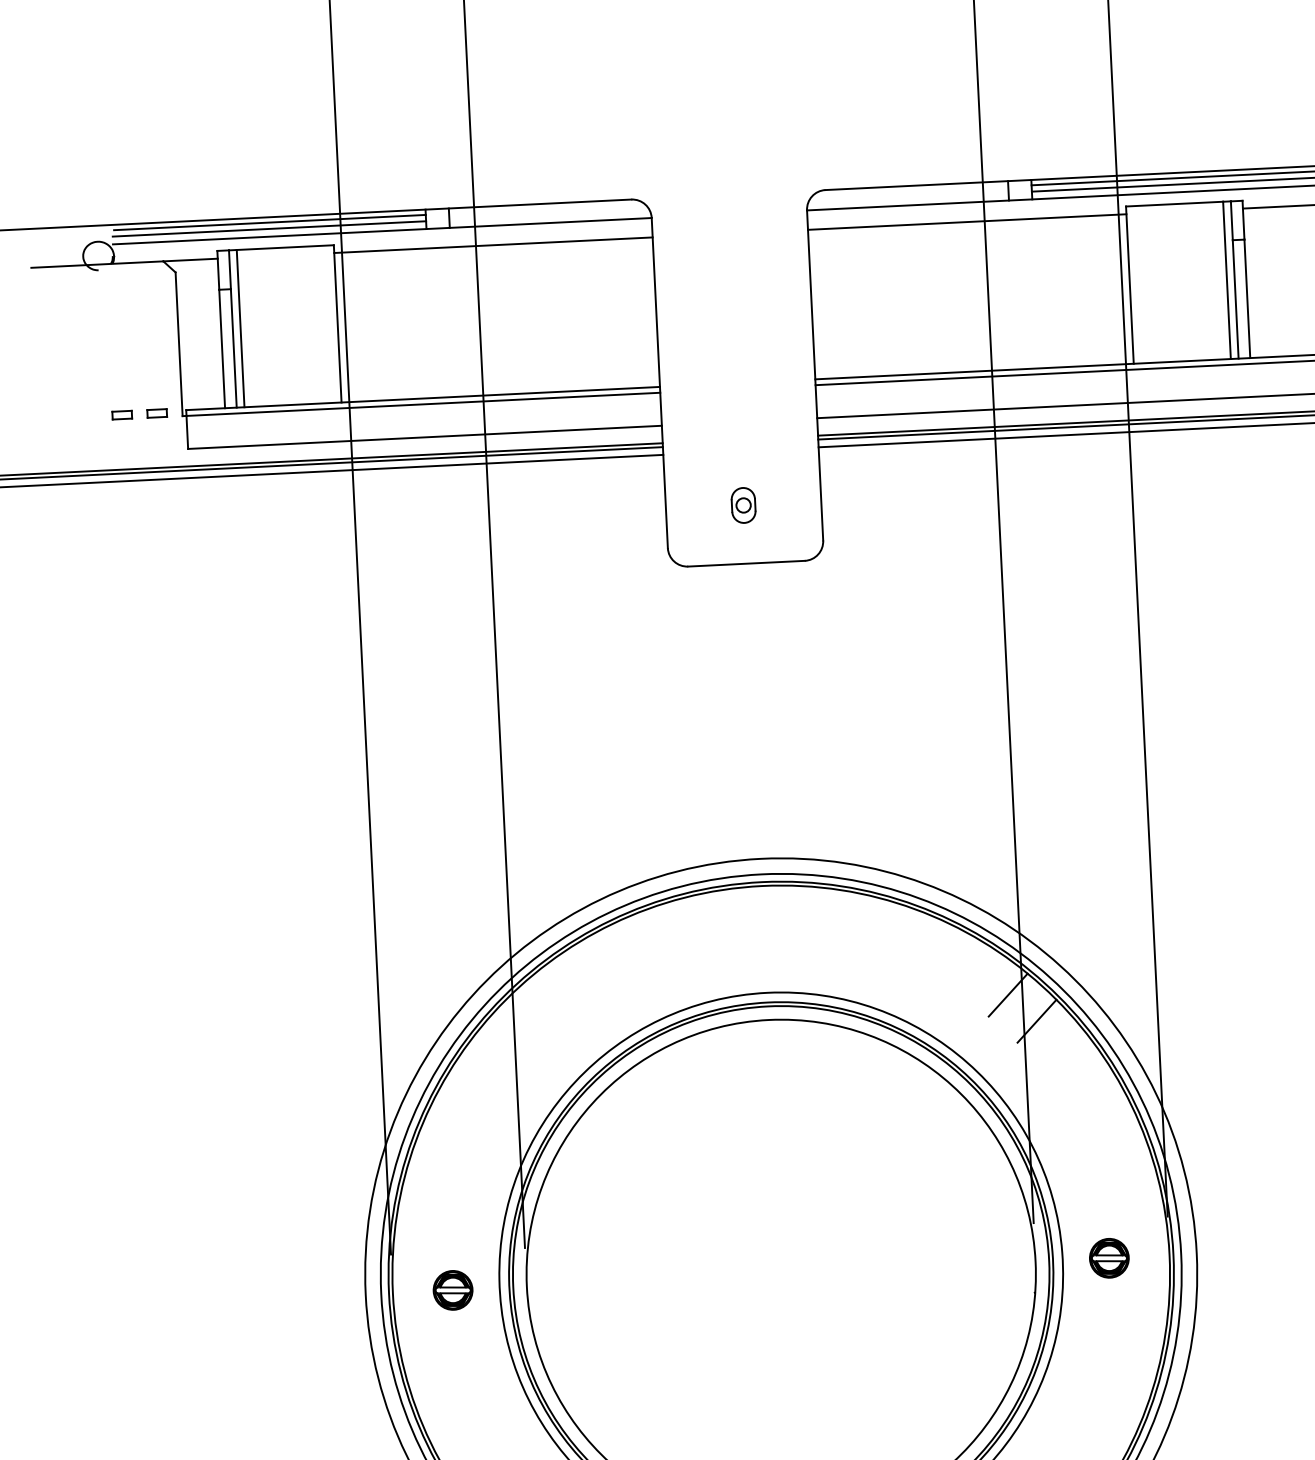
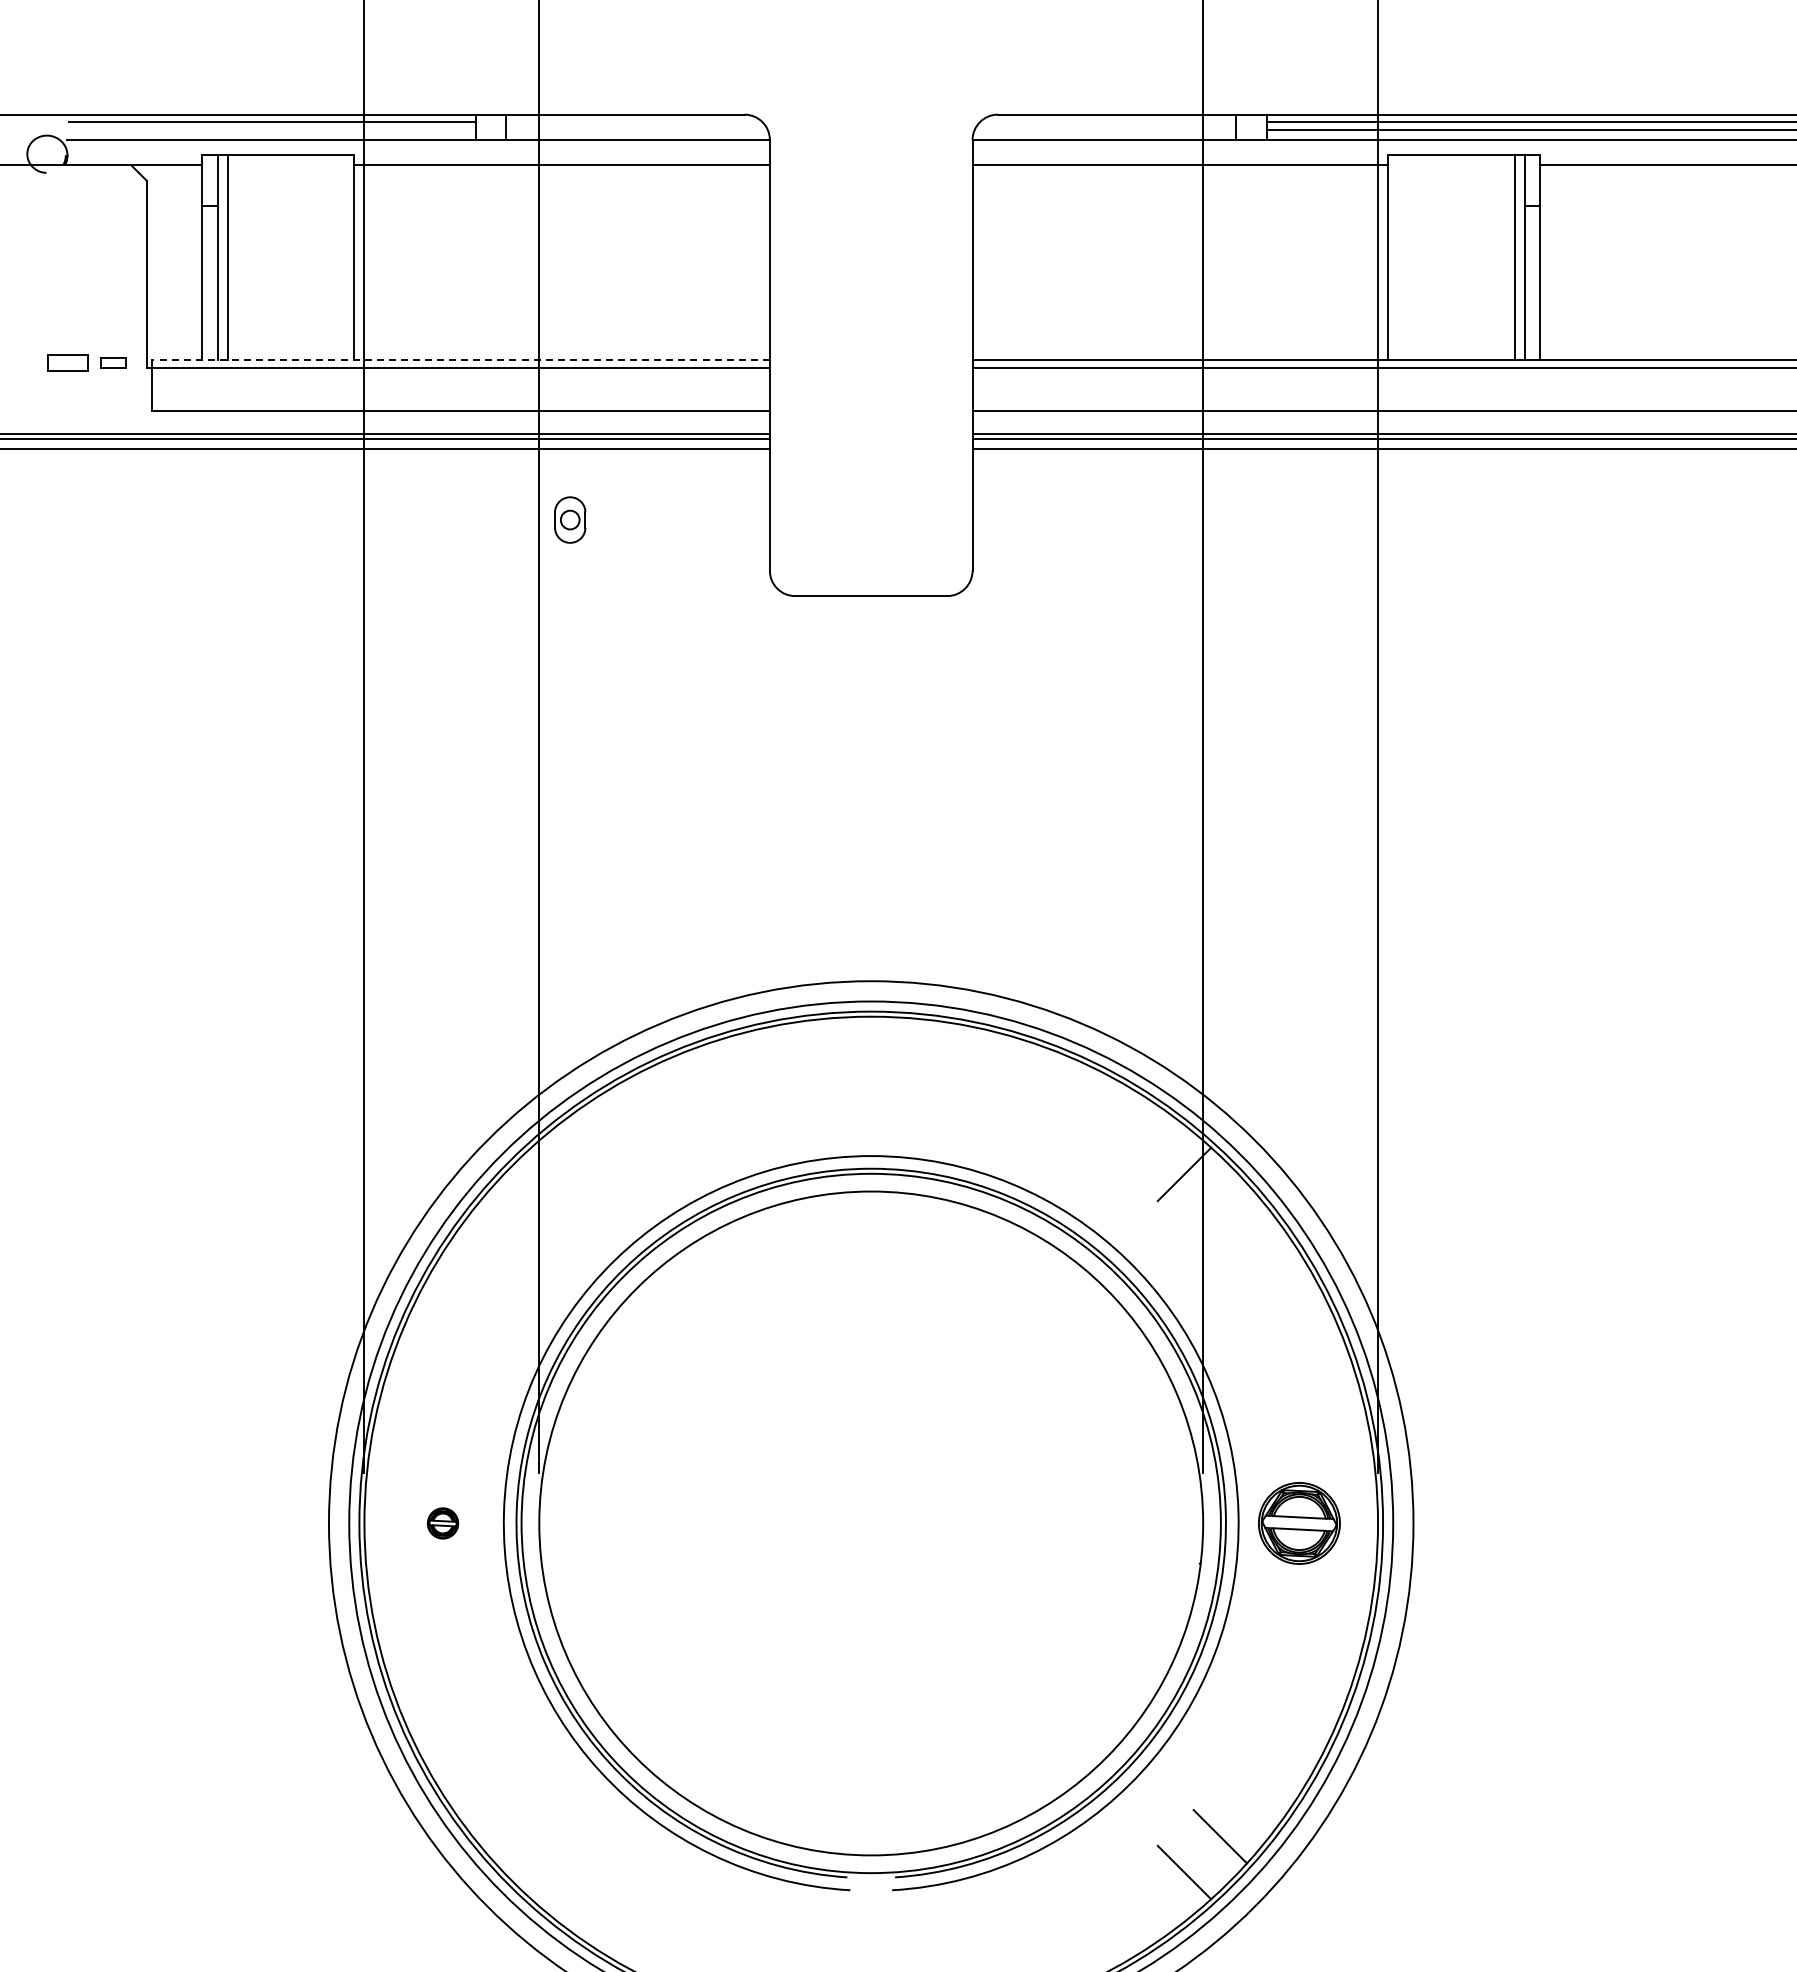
line: (269, 228) -> (271, 129), removed
line: (422, 398) -> (460, 360), solid -> dashed
part: (121, 414) -> (67, 362), size x1.6
part: (743, 505) -> (570, 519), moved
line: (1037, 1020) -> (1220, 1209), removed
part: (1109, 1258) -> (1299, 1523), size x1.6
part: (452, 1290) -> (442, 1523), size x0.6

